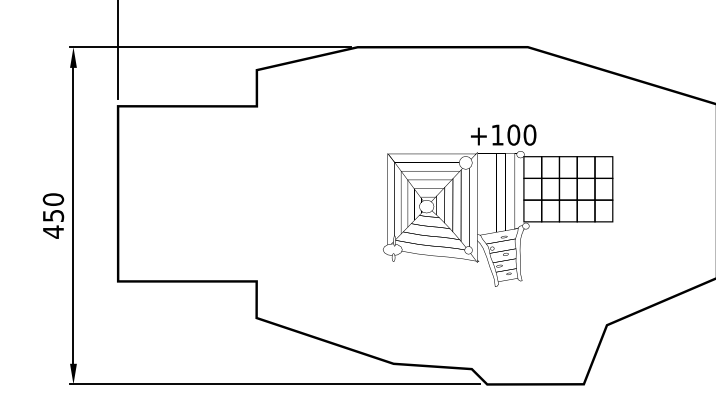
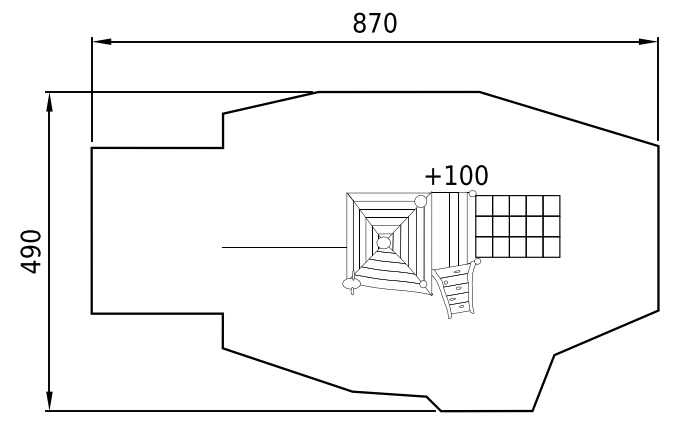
text: (53, 215) -> (30, 251), 450 -> 490

